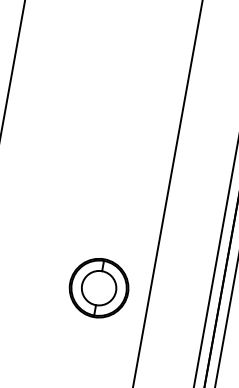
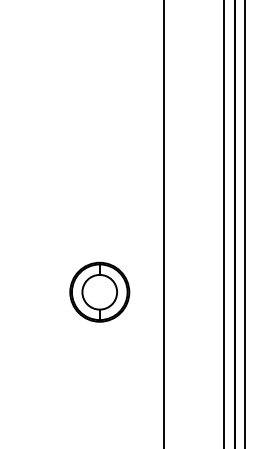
part: (98, 287) -> (99, 291), moved

